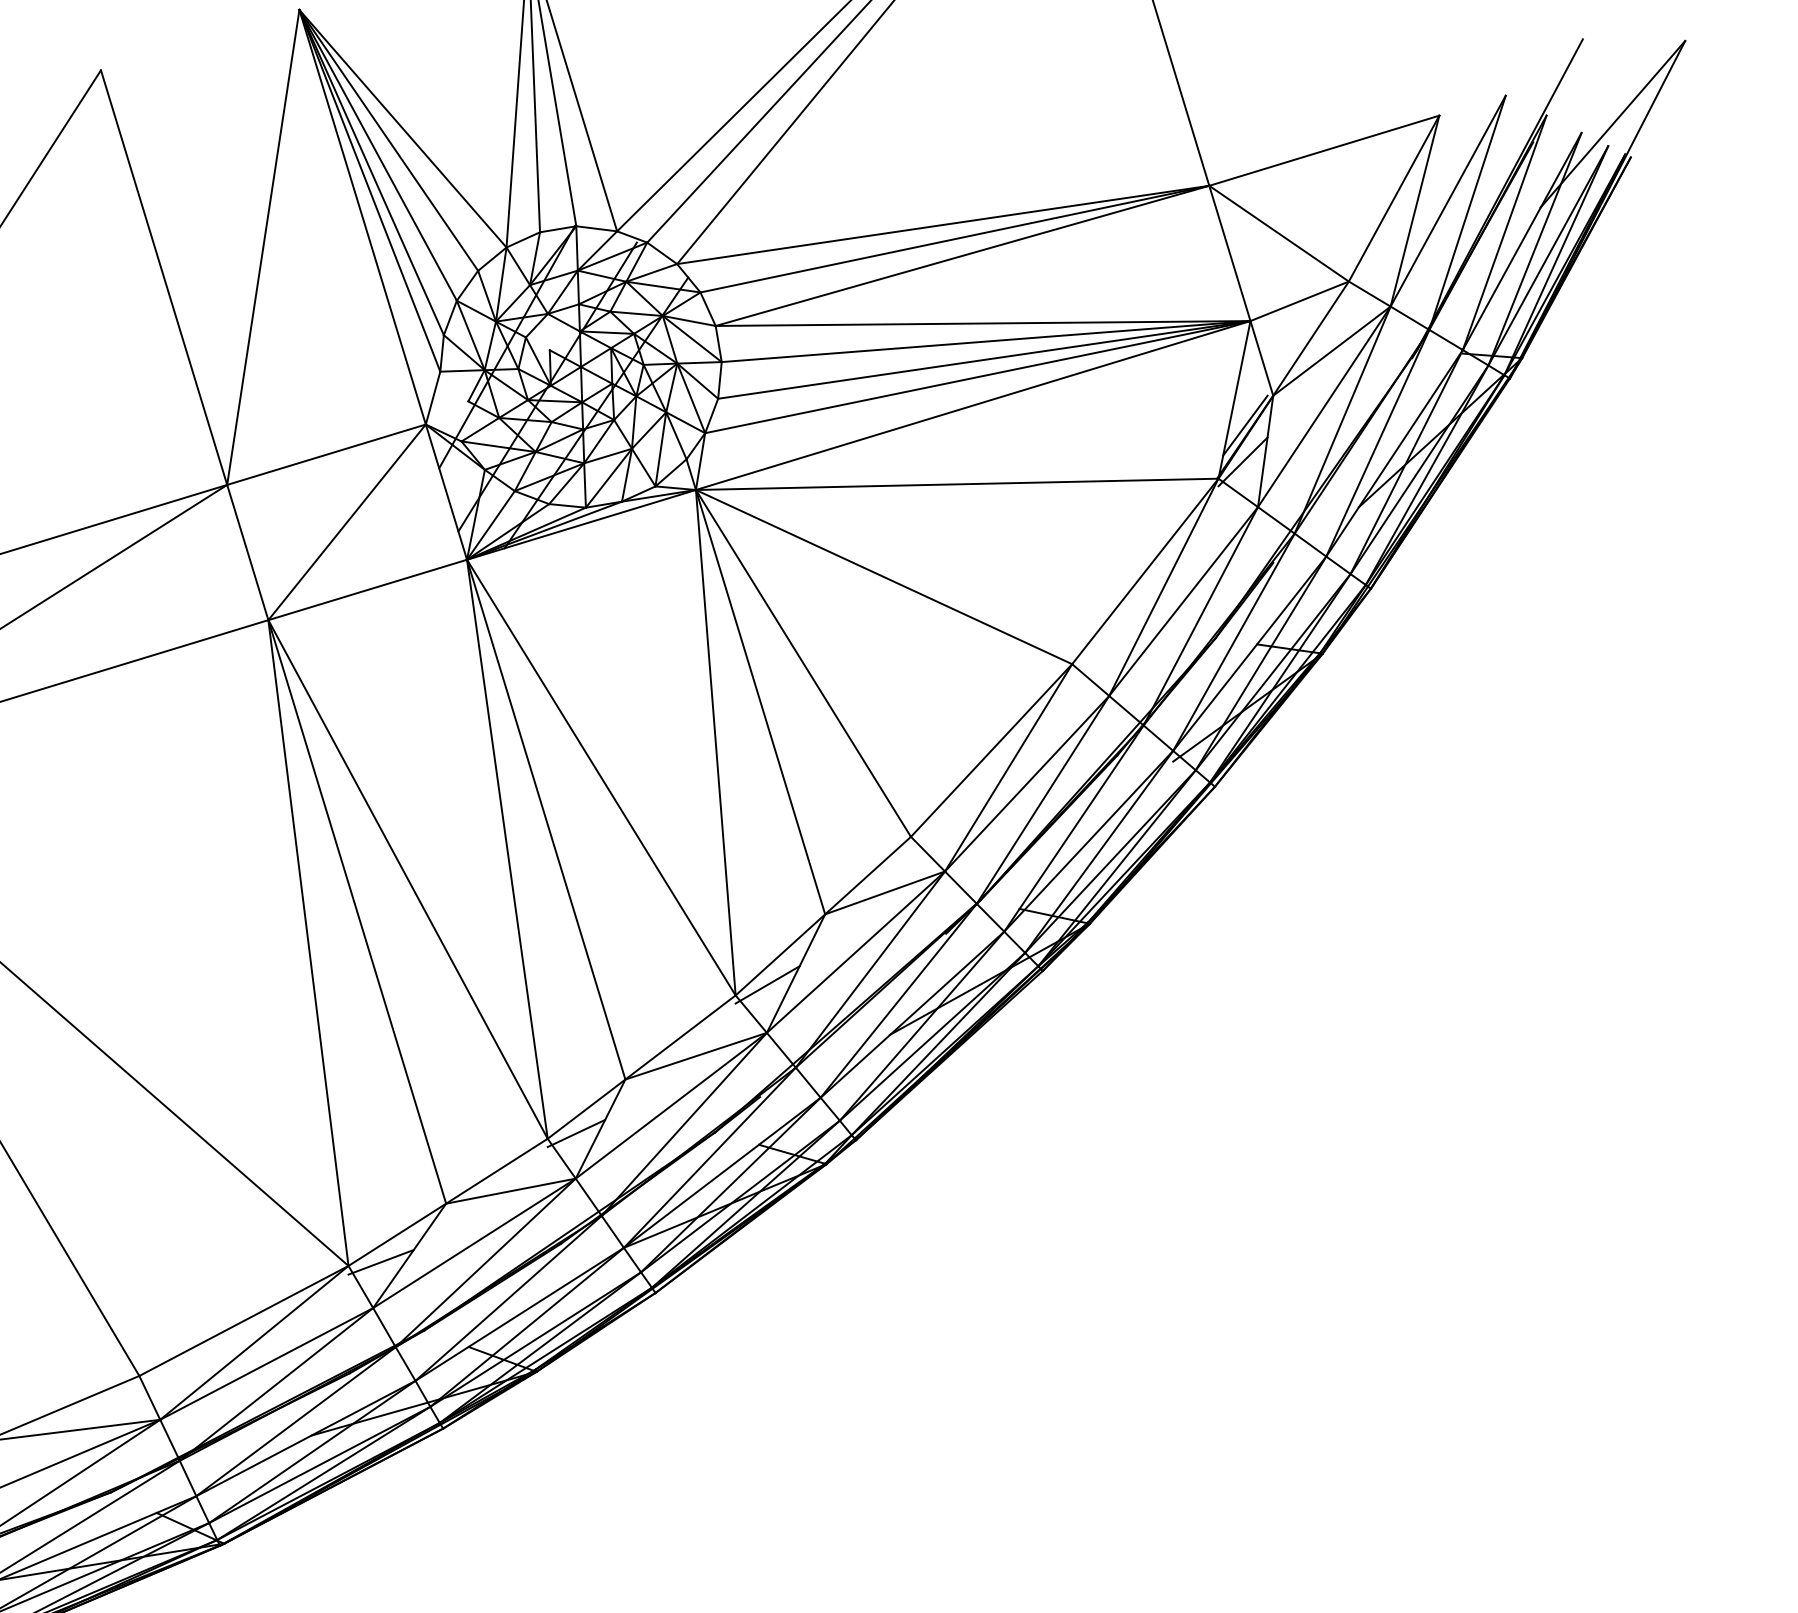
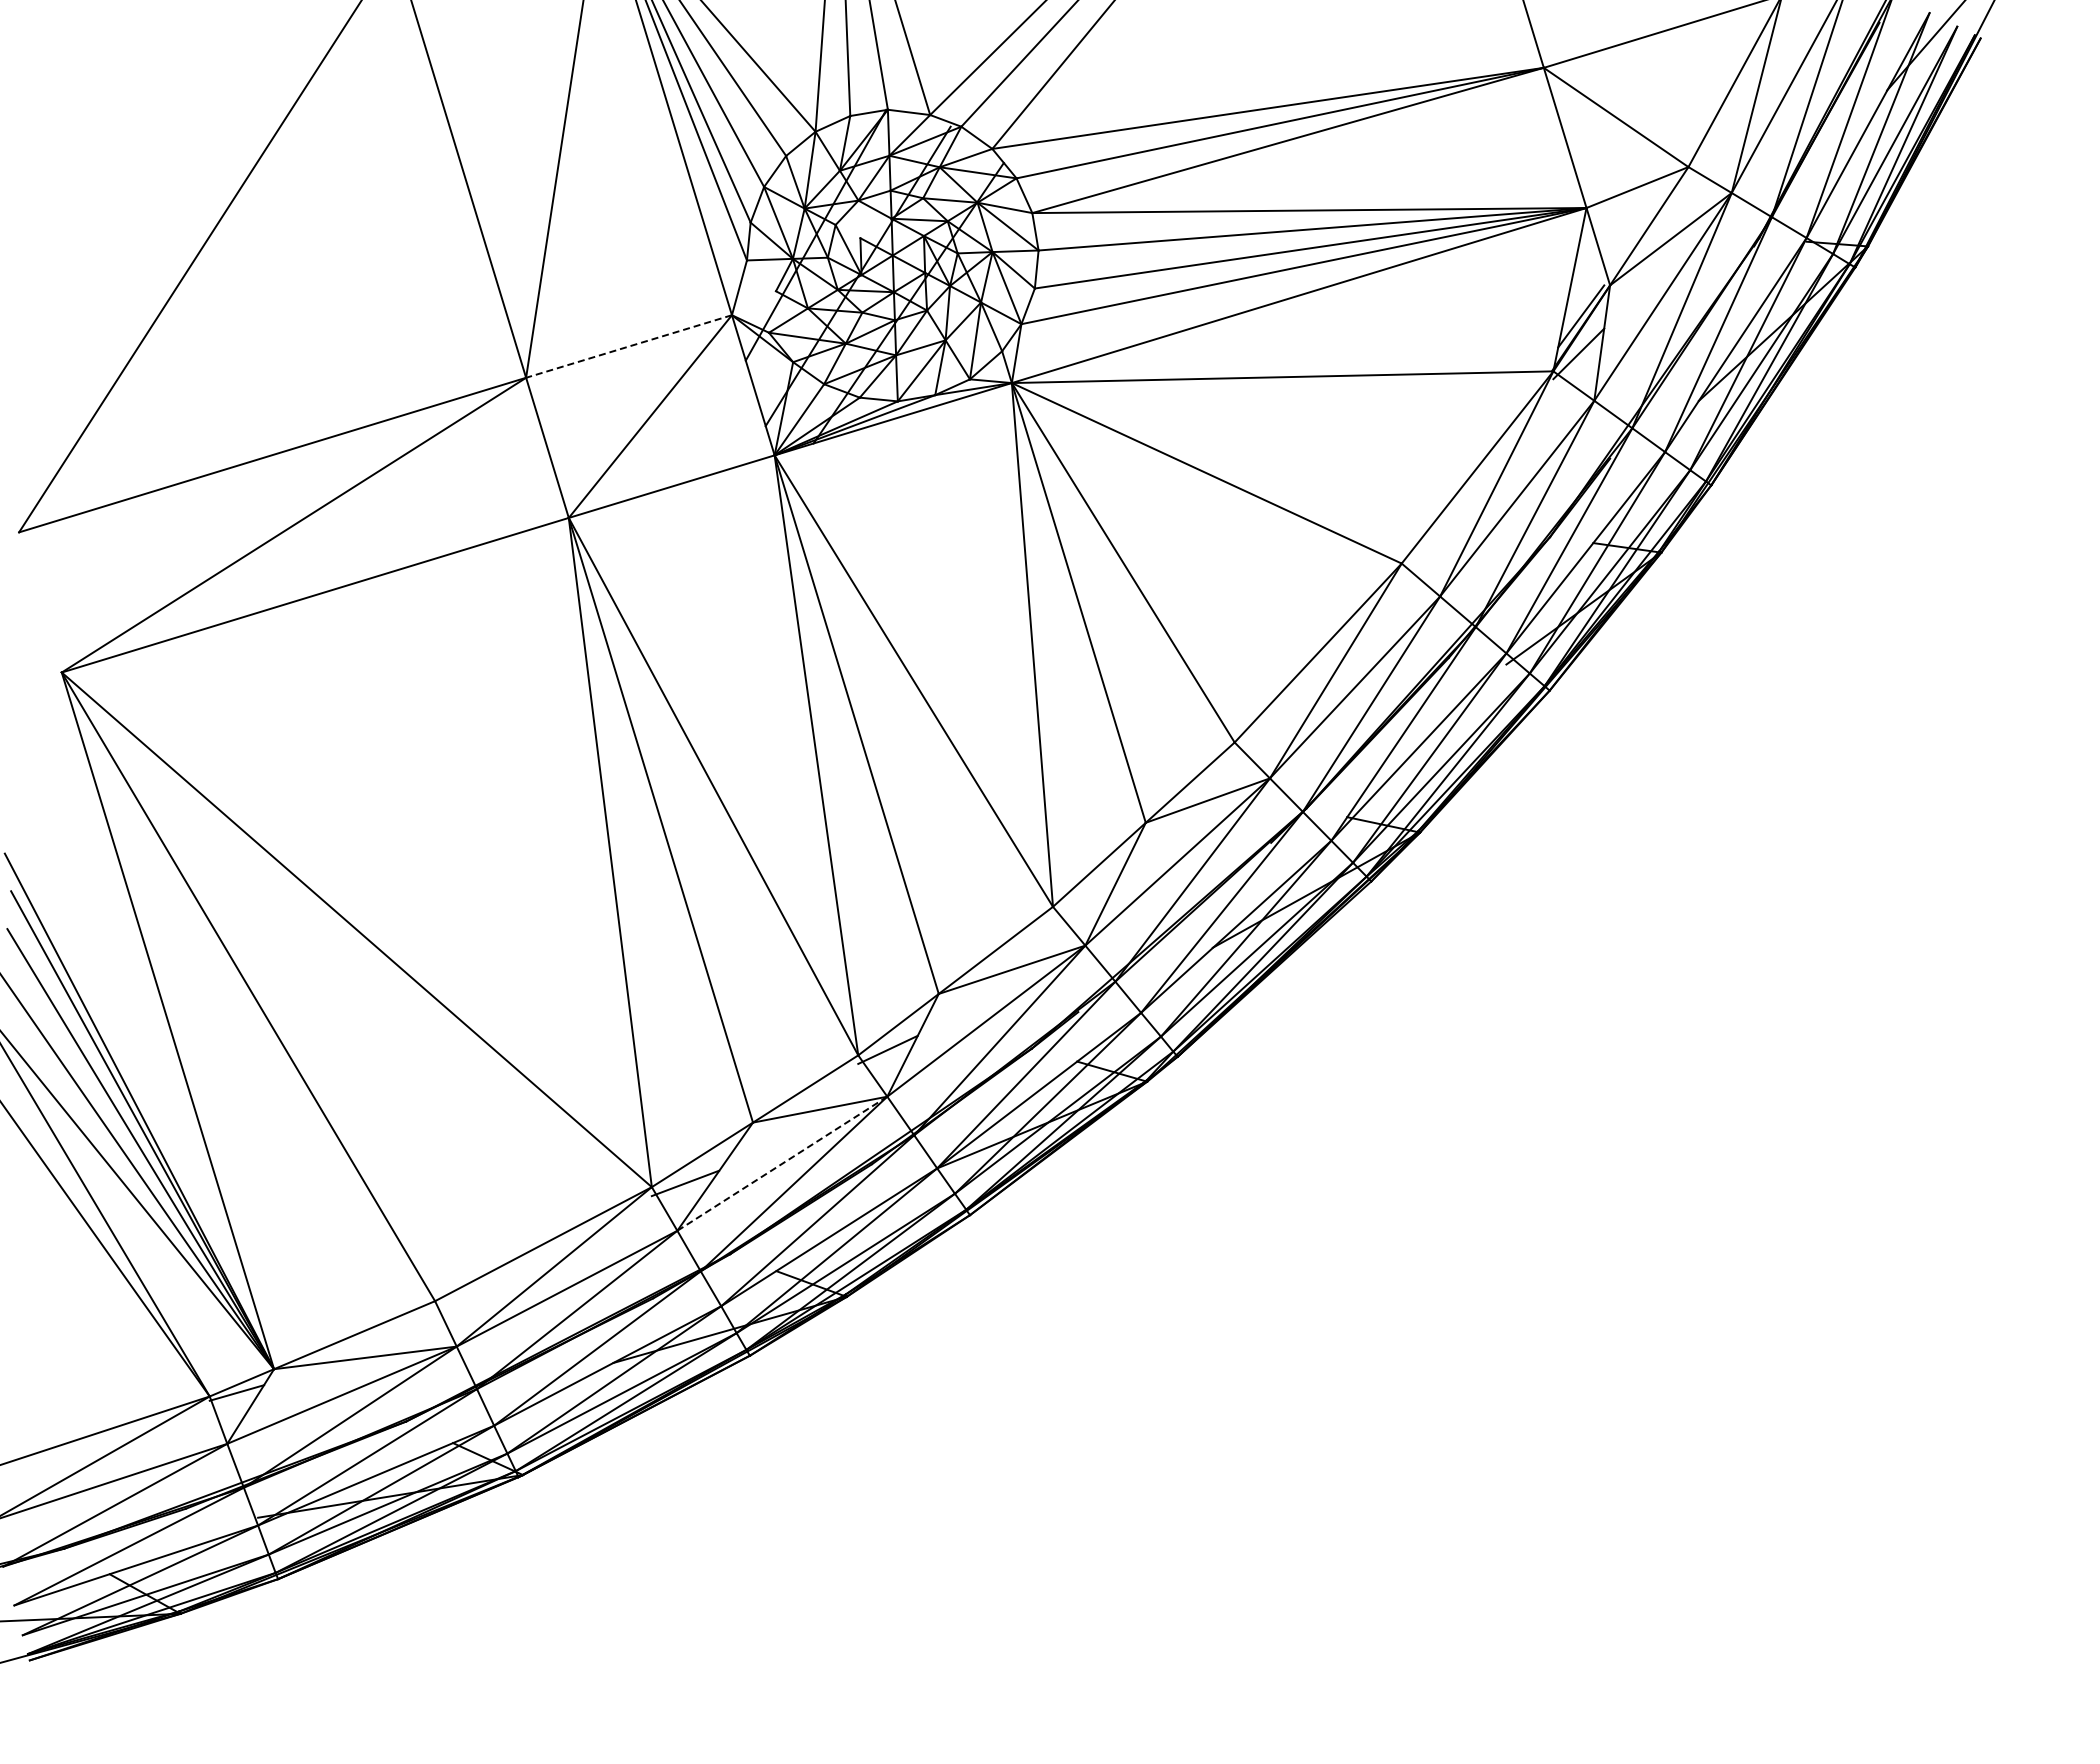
line: (326, 454) -> (629, 346), solid -> dashed
line: (767, 984) -> (1086, 895), removed
line: (474, 1243) -> (782, 1163), solid -> dashed

